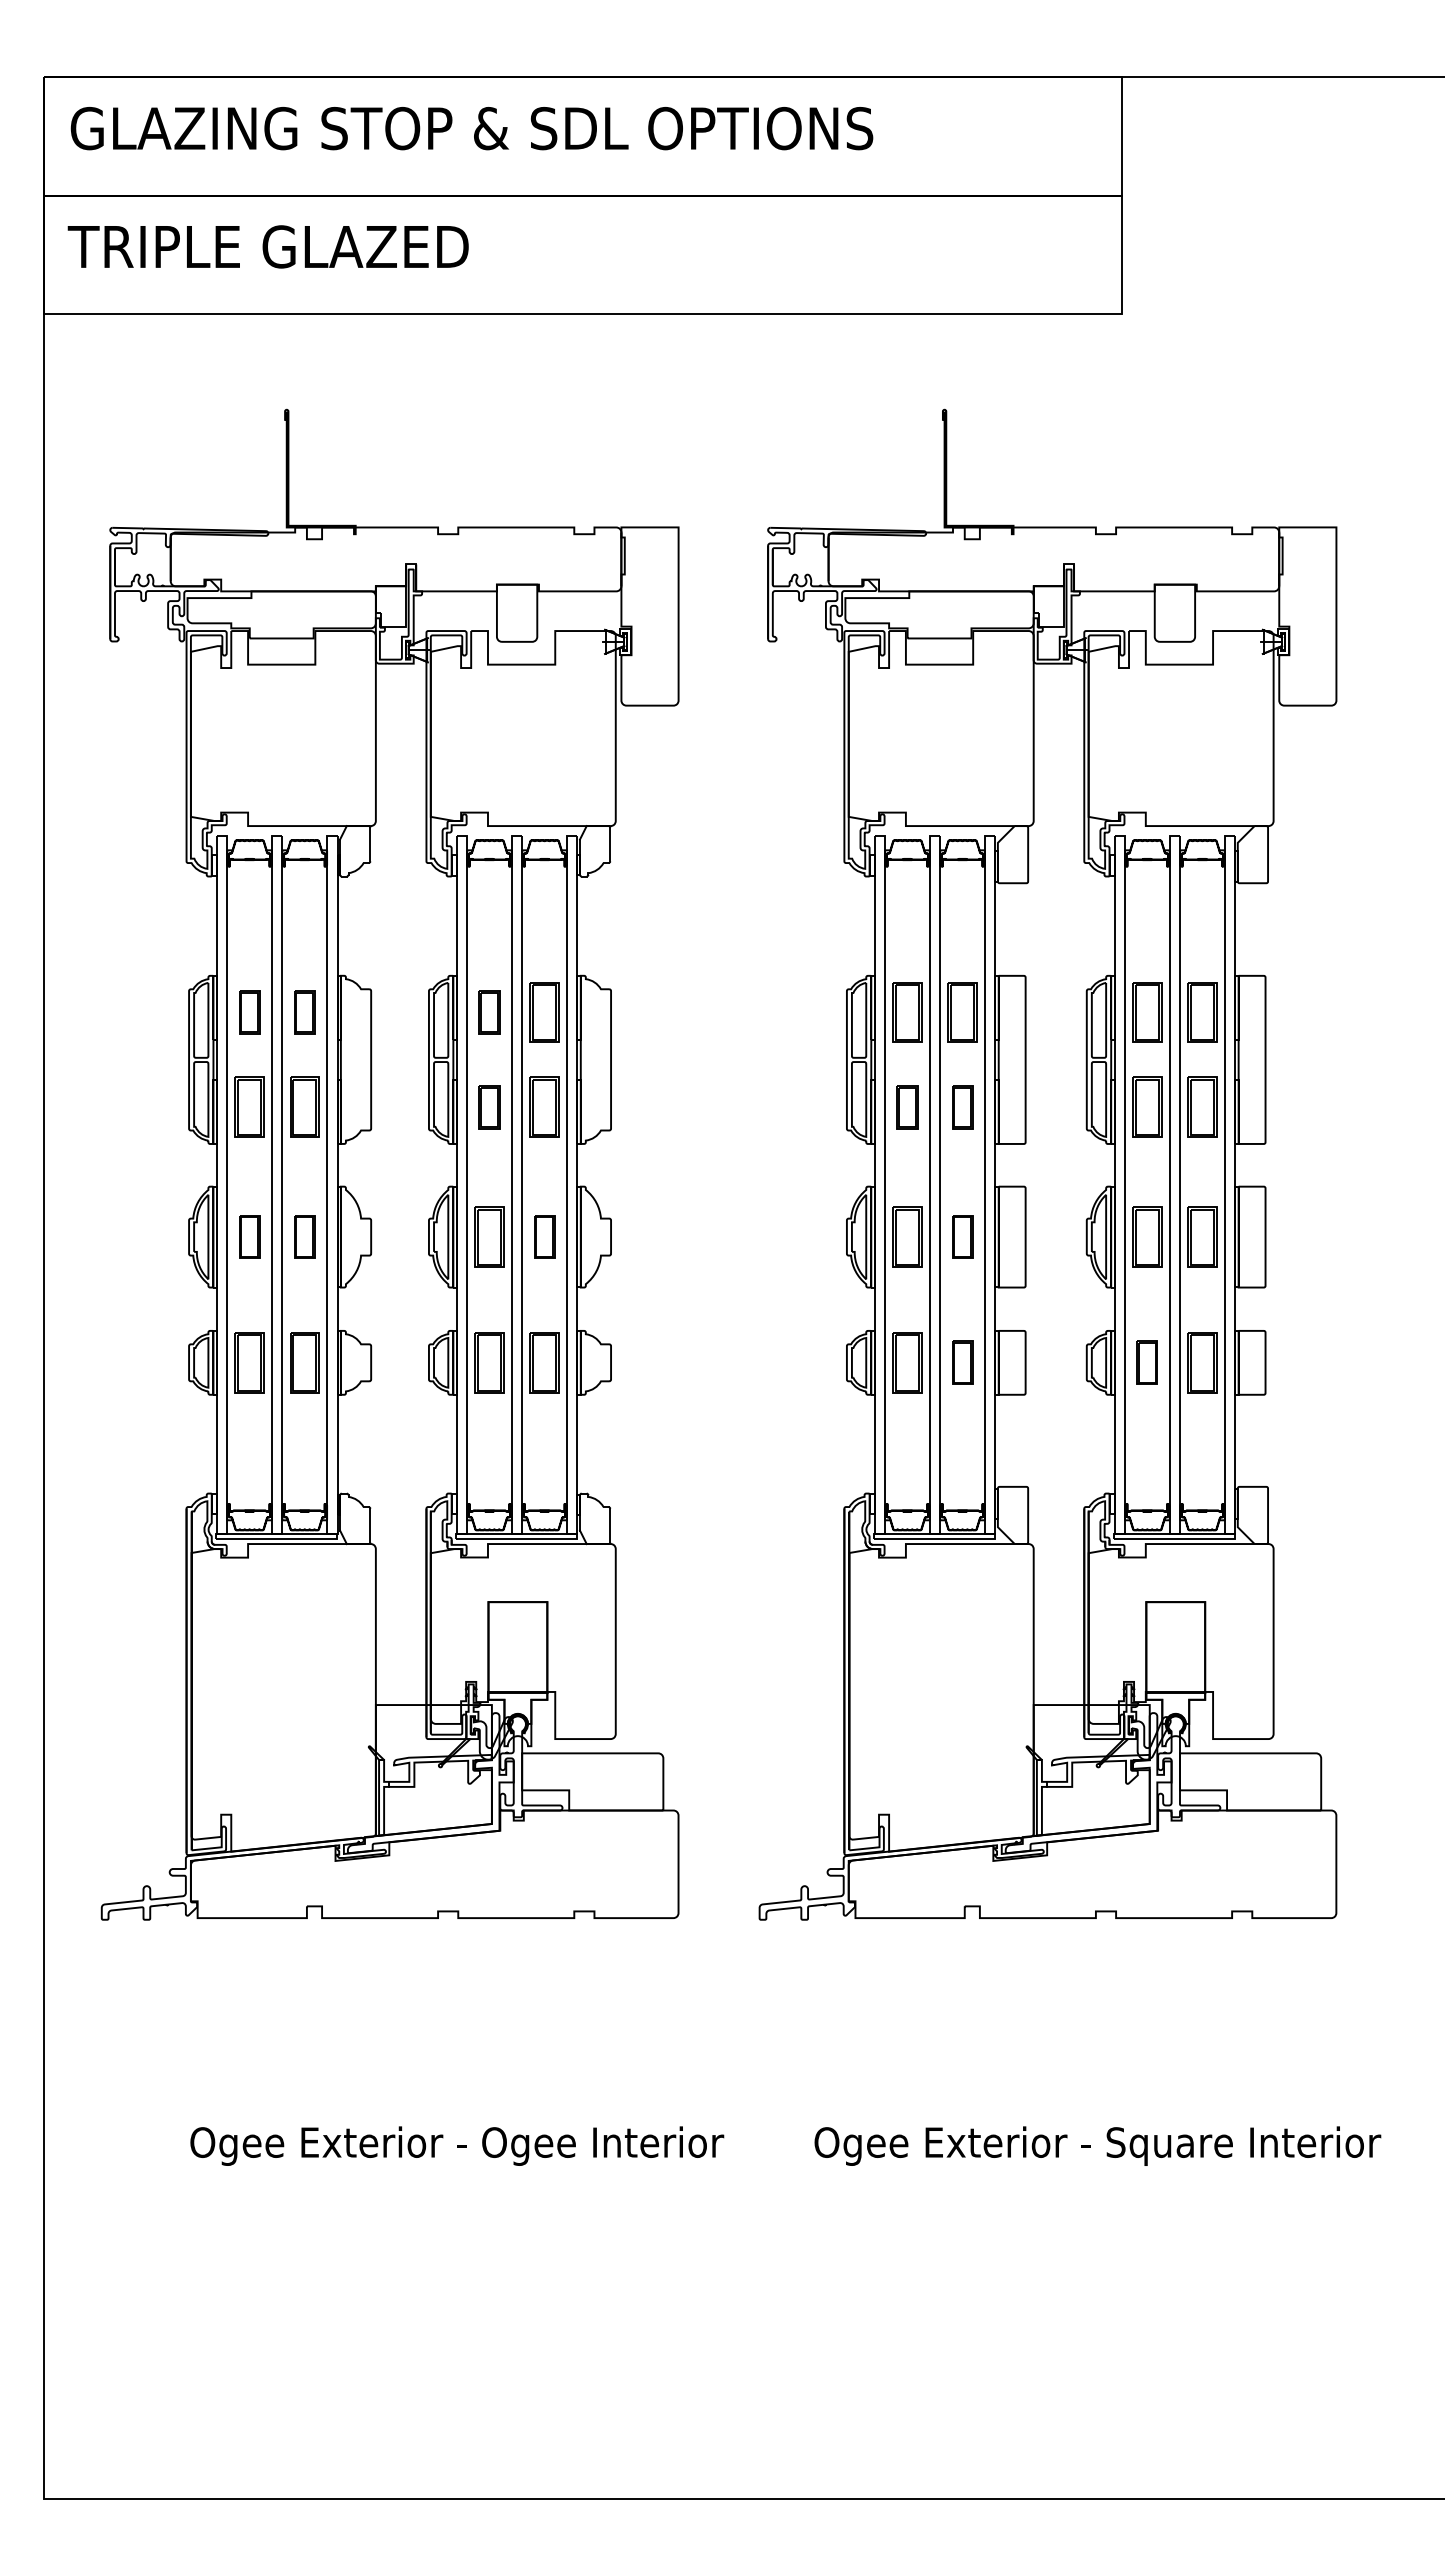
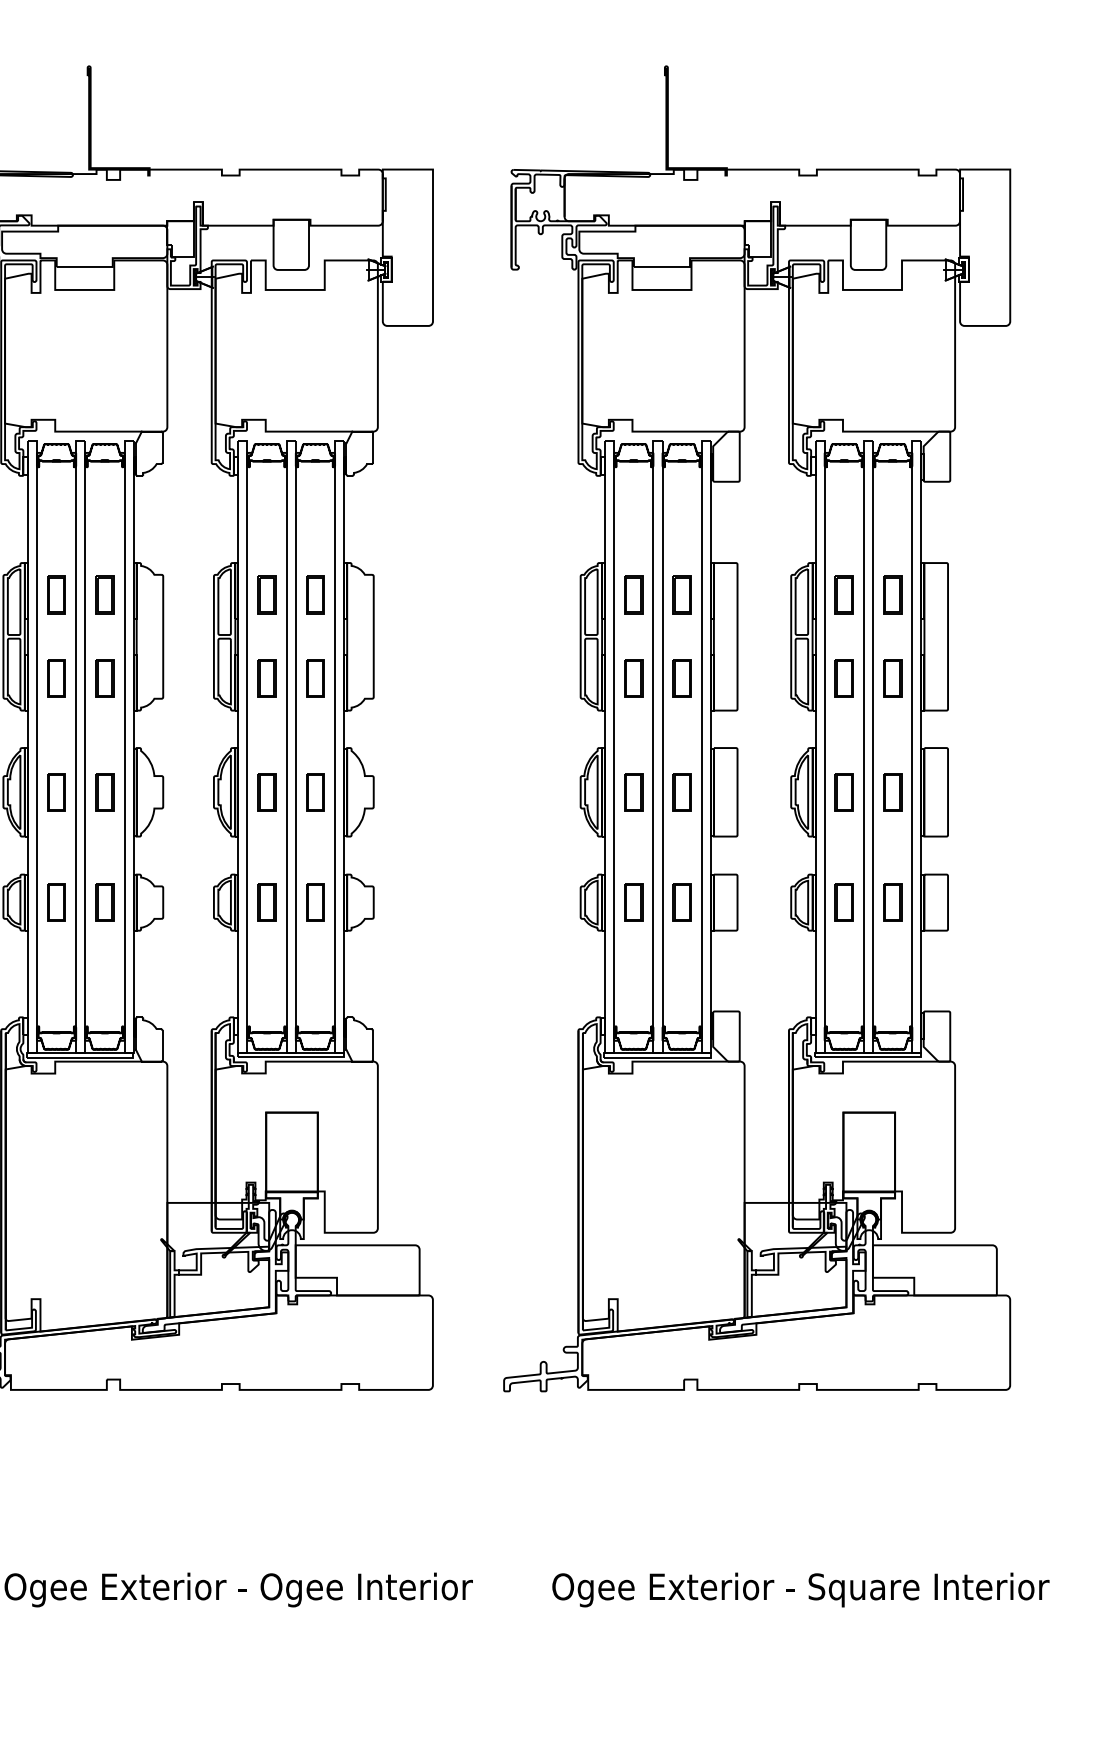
part: (544, 1012) -> (315, 595), size x0.71
part: (907, 1012) -> (633, 595), size x0.71
part: (962, 1012) -> (682, 595), size x0.71
part: (1146, 1012) -> (843, 595), size x0.71
part: (1202, 1012) -> (892, 595), size x0.71
part: (249, 1107) -> (56, 678), size x0.71
part: (304, 1107) -> (104, 678), size x0.71
part: (544, 1107) -> (315, 678), size x0.71
part: (1146, 1107) -> (843, 678), size x0.71
part: (1202, 1107) -> (892, 678), size x0.71
part: (489, 1236) -> (267, 791), size x0.71
part: (907, 1236) -> (633, 791), size x0.71
part: (1146, 1236) -> (843, 791), size x0.71
part: (1202, 1236) -> (892, 791), size x0.71
part: (249, 1362) -> (56, 902), size x0.71
part: (304, 1362) -> (104, 902), size x0.71
part: (489, 1362) -> (267, 902), size x0.71
part: (544, 1362) -> (315, 902), size x0.71
part: (907, 1362) -> (633, 902), size x0.71
part: (1202, 1362) -> (892, 902), size x0.71

